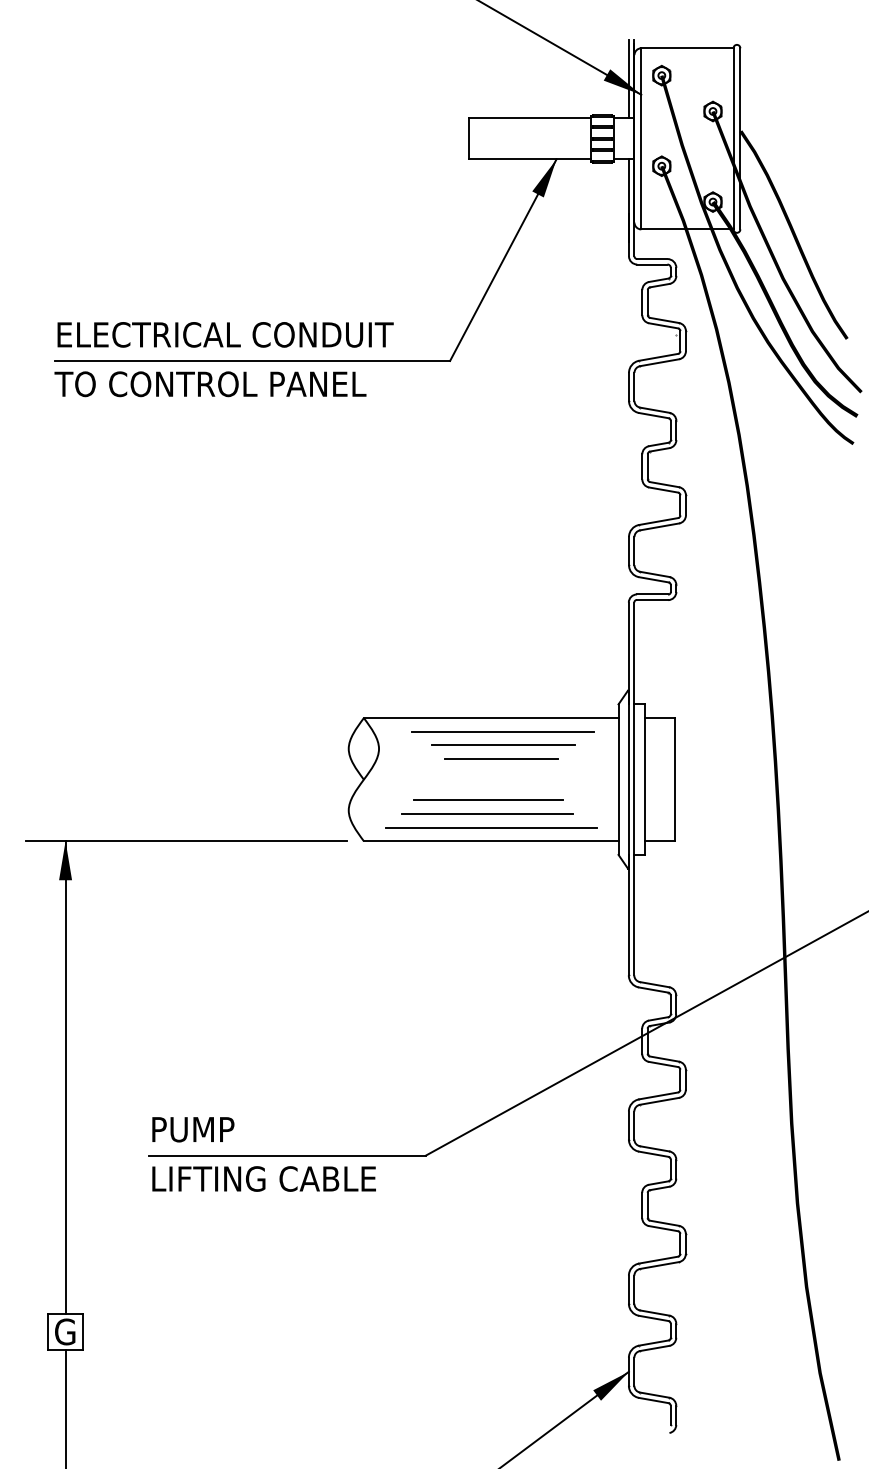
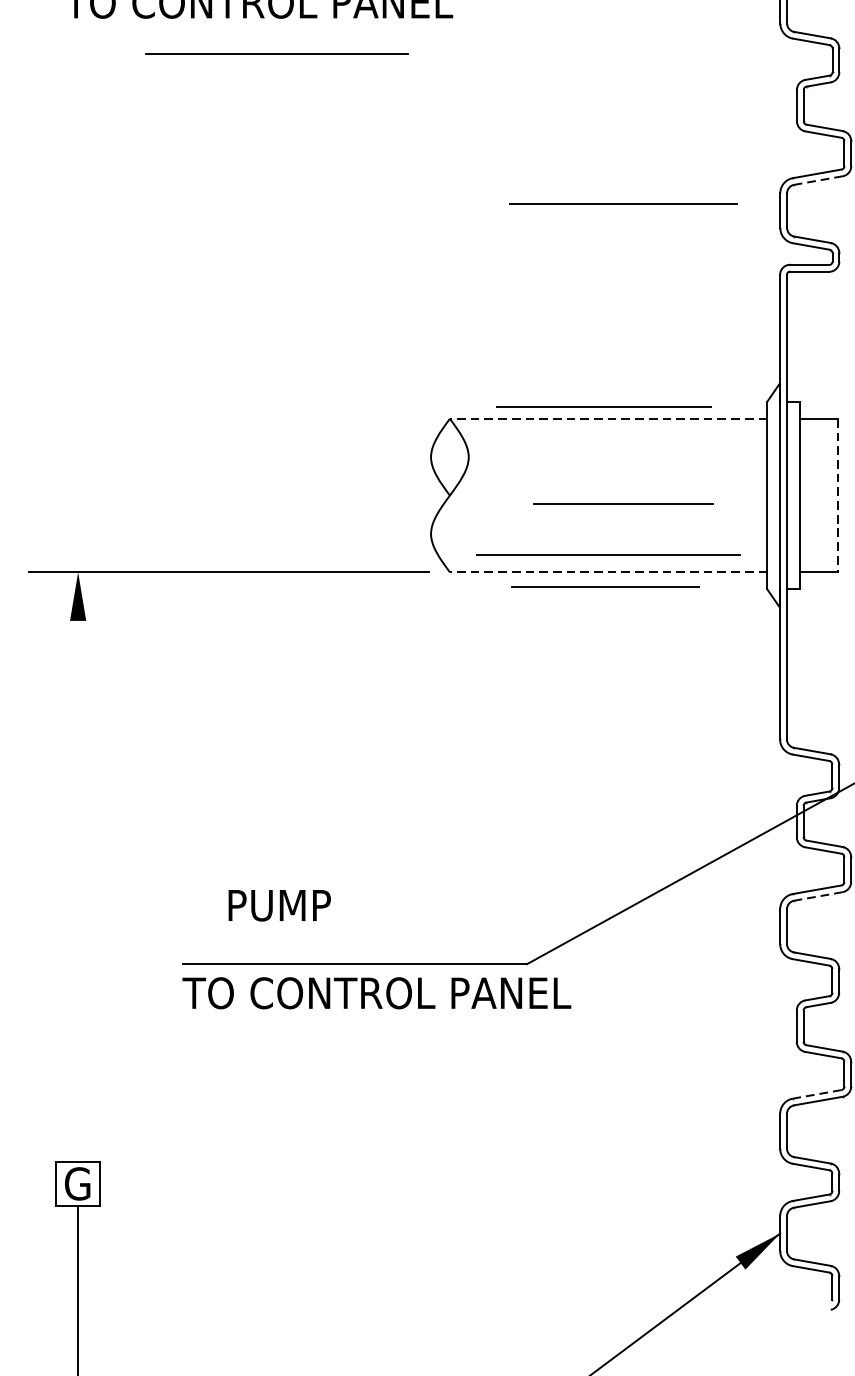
line: (225, 425) -> (277, 54), added
line: (659, 526) -> (818, 180), solid -> dashed
line: (490, 718) -> (607, 419), solid -> dashed
line: (502, 731) -> (622, 203), moved
line: (503, 744) -> (623, 502), moved
line: (500, 759) -> (620, 470), removed
line: (675, 779) -> (838, 495), solid -> dashed
line: (488, 799) -> (605, 586), moved
line: (487, 813) -> (603, 406), moved
line: (490, 841) -> (607, 572), solid -> dashed
line: (65, 1077) -> (78, 866), removed
line: (659, 1101) -> (818, 896), solid -> dashed
text: (193, 1129) -> (279, 905), moved
text: (305, 1178) -> (377, 992), LIFTING CABLE -> TO CONTROL PANEL
line: (658, 1260) -> (817, 1094), solid -> dashed

